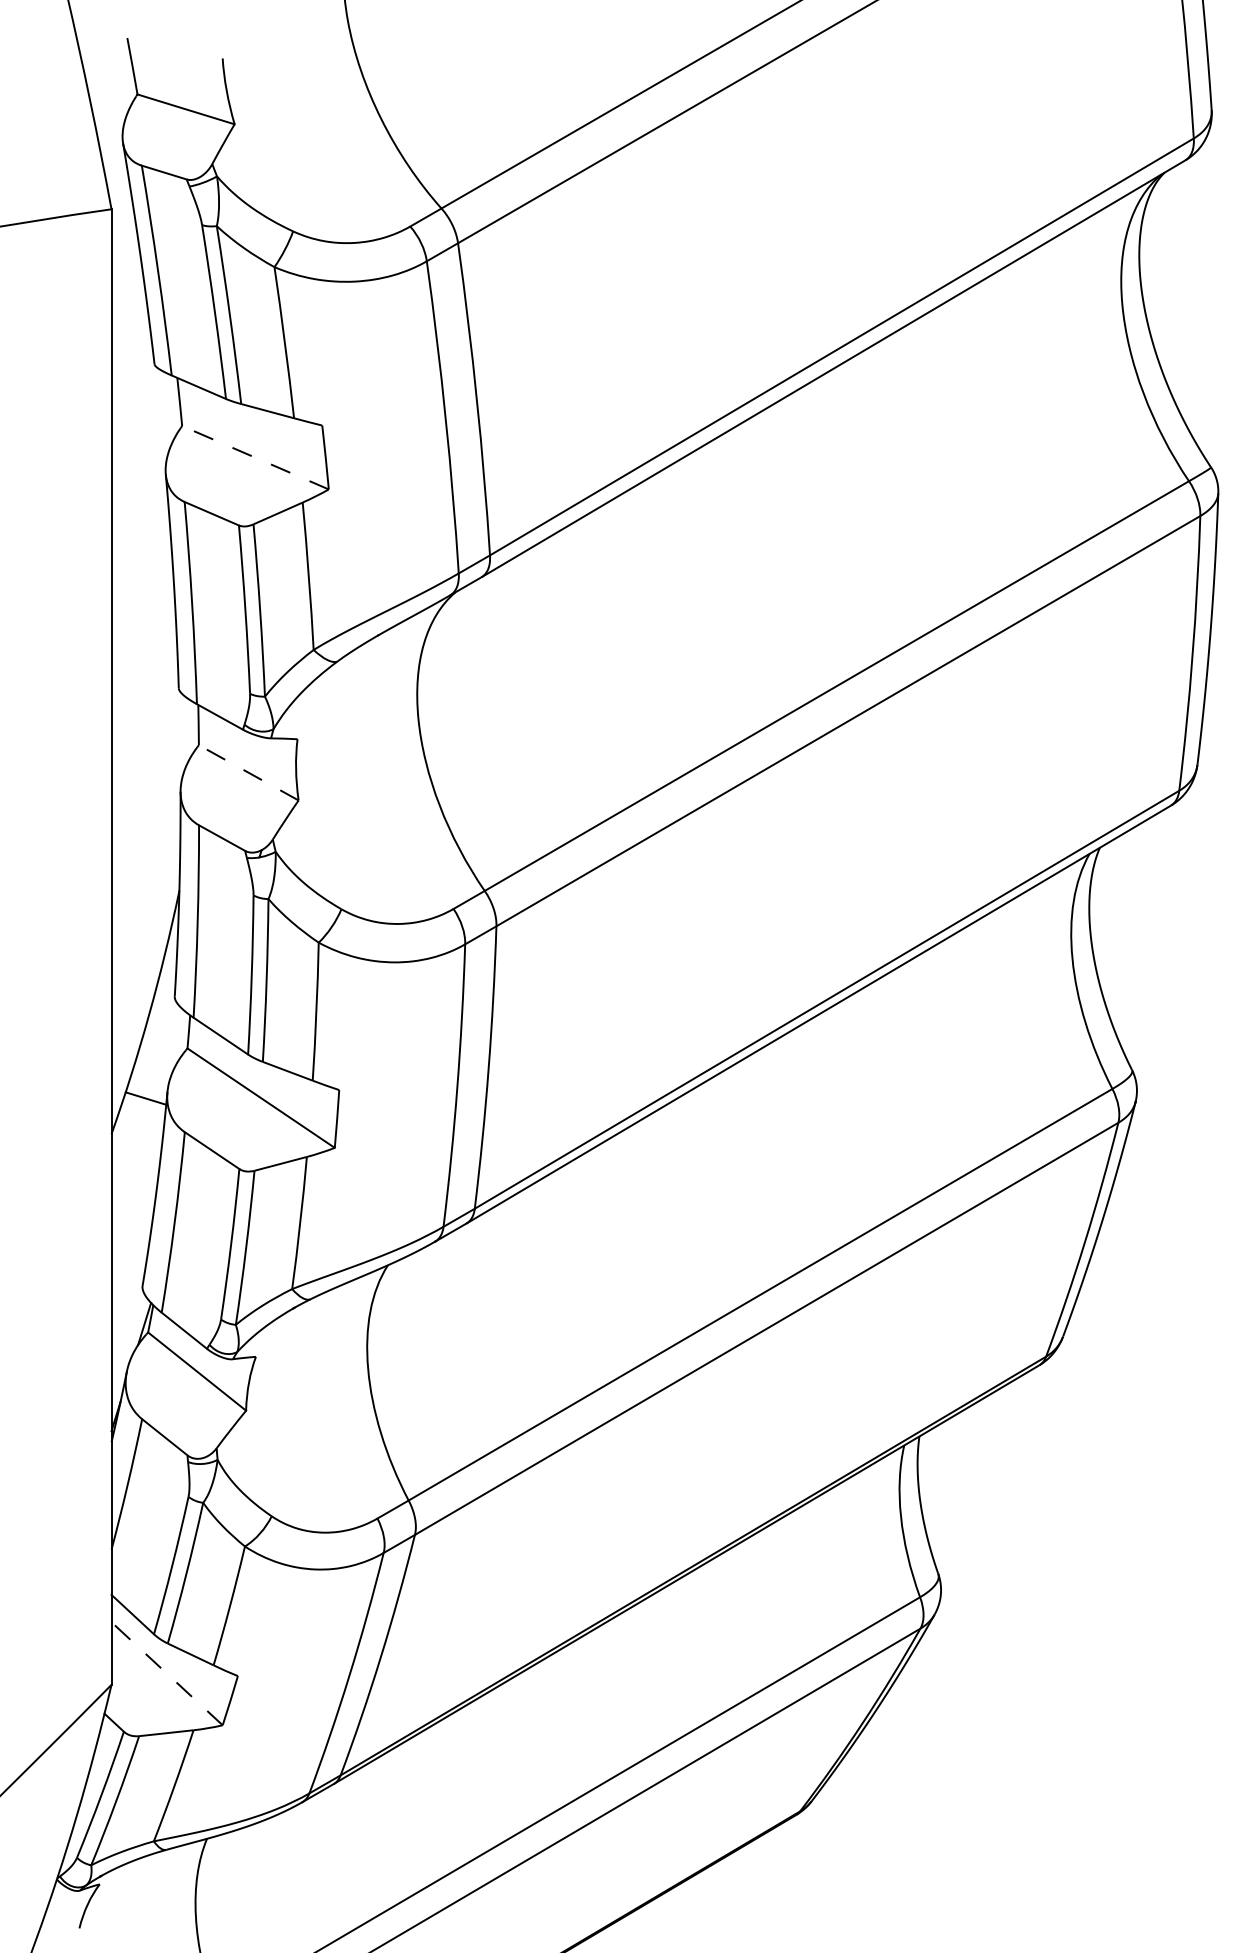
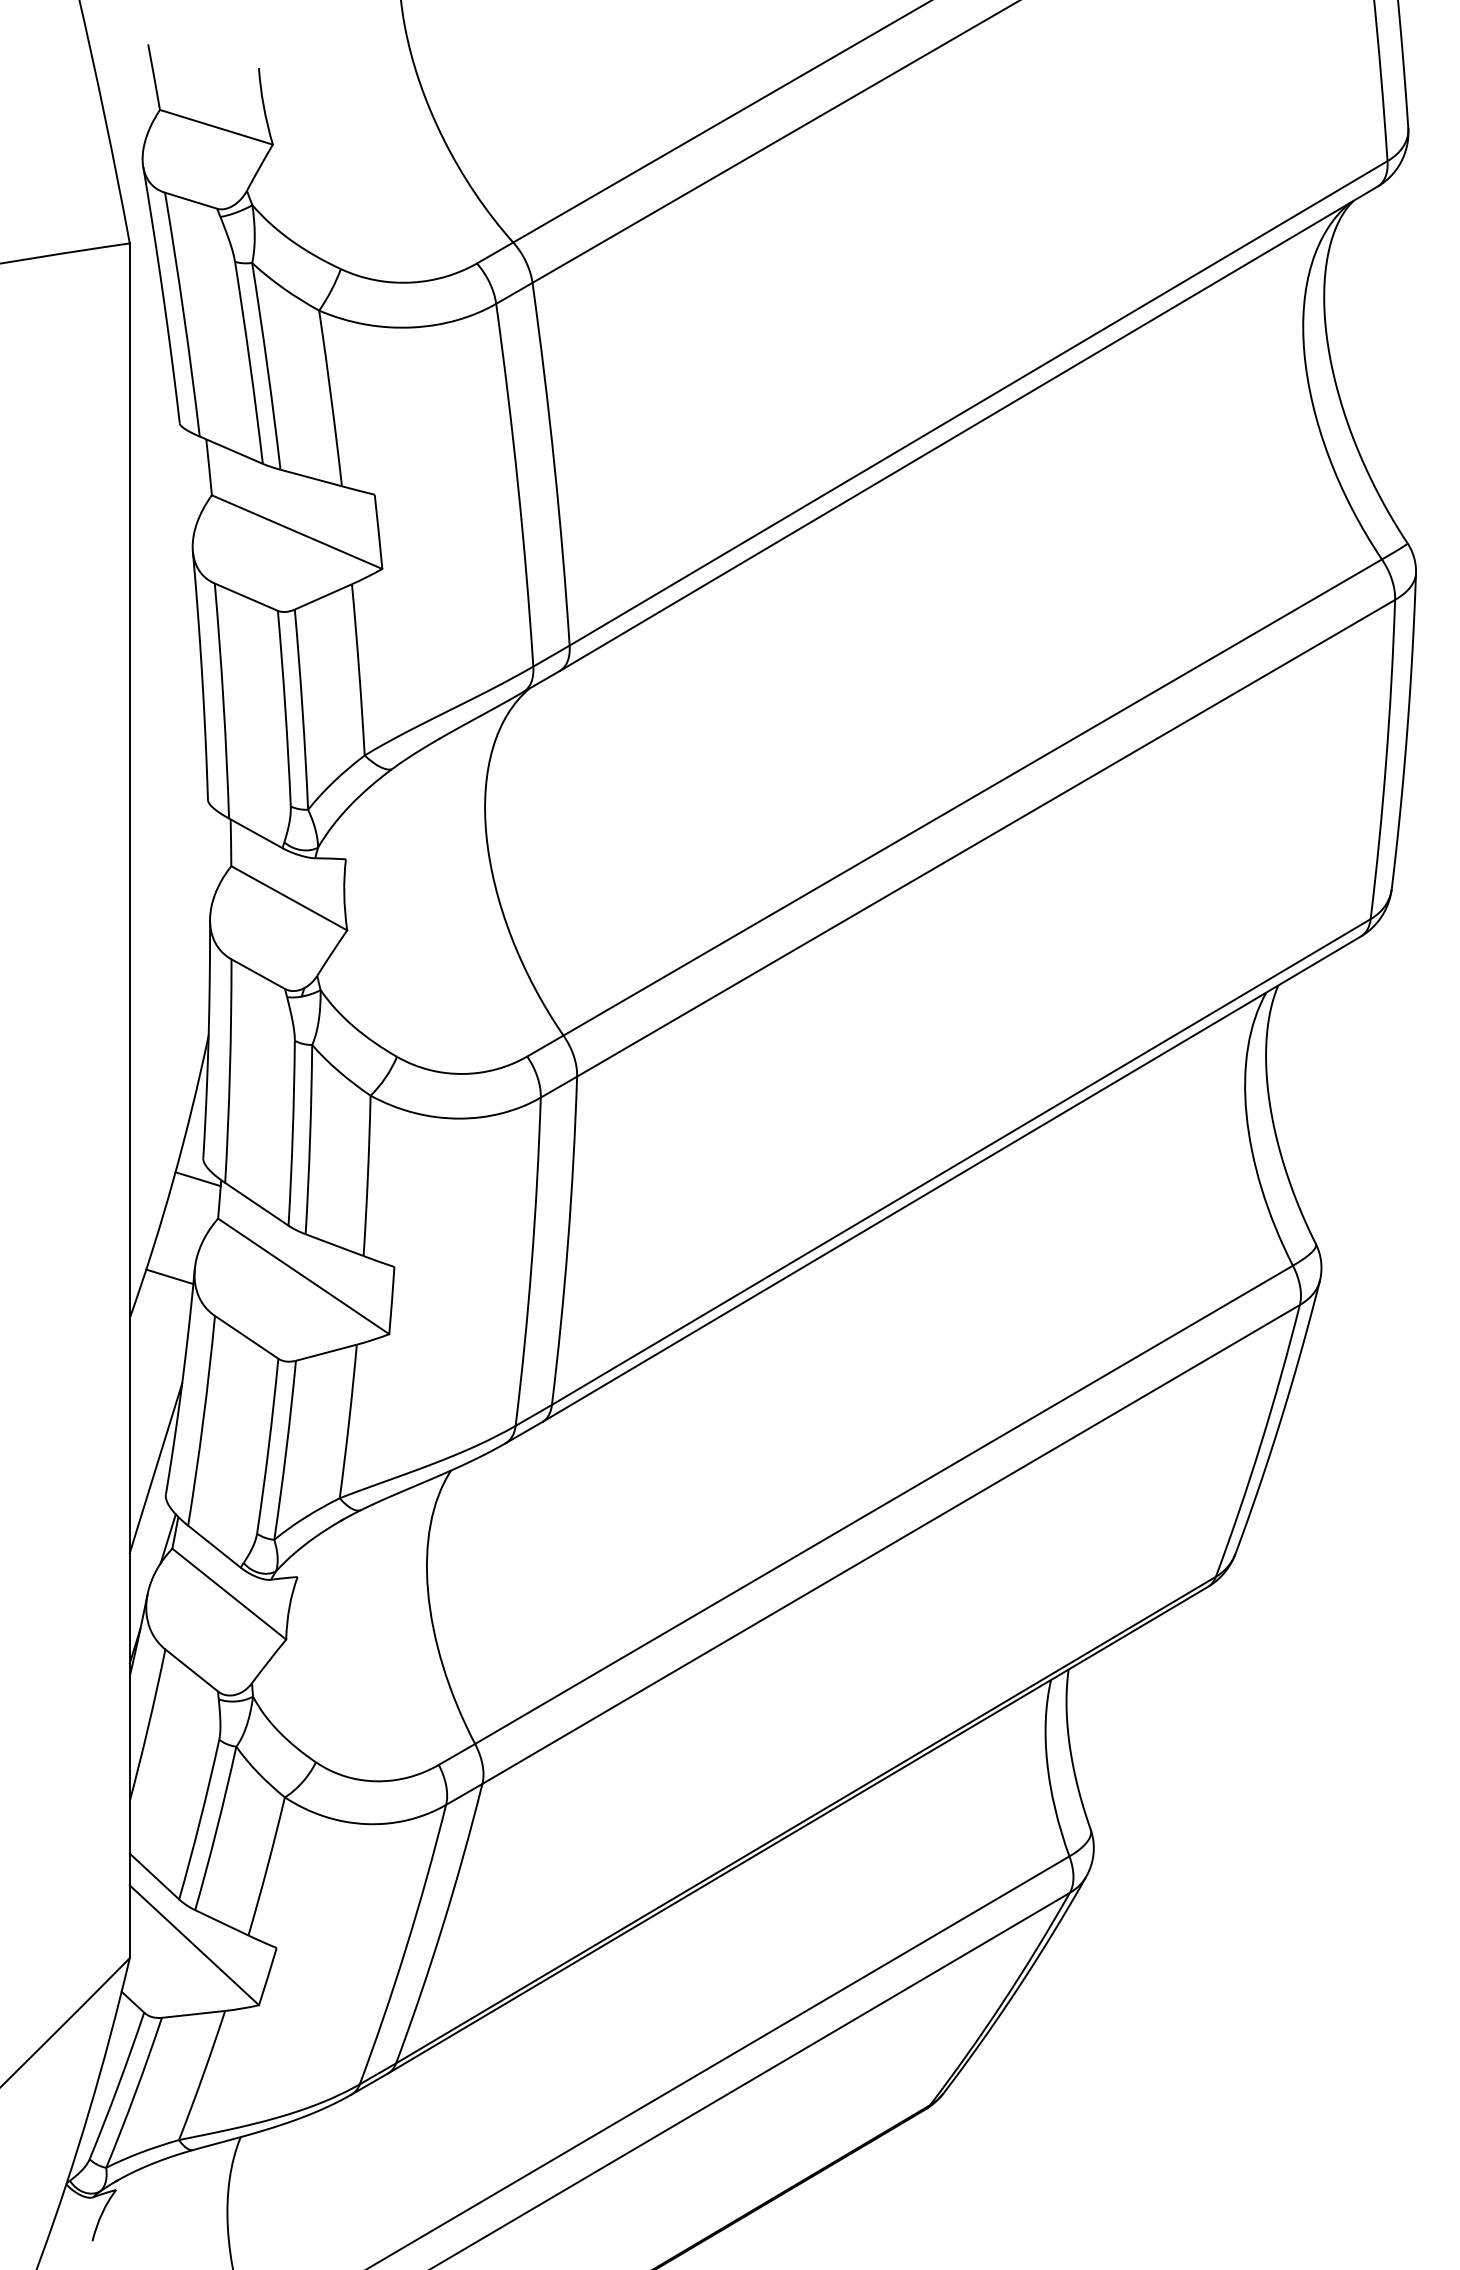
line: (255, 458) -> (297, 532), dashed -> solid
line: (248, 772) -> (288, 898), dashed -> solid
line: (169, 1014) -> (197, 1179), added
line: (133, 1263) -> (155, 1468), added
line: (167, 1673) -> (194, 1944), dashed -> solid

